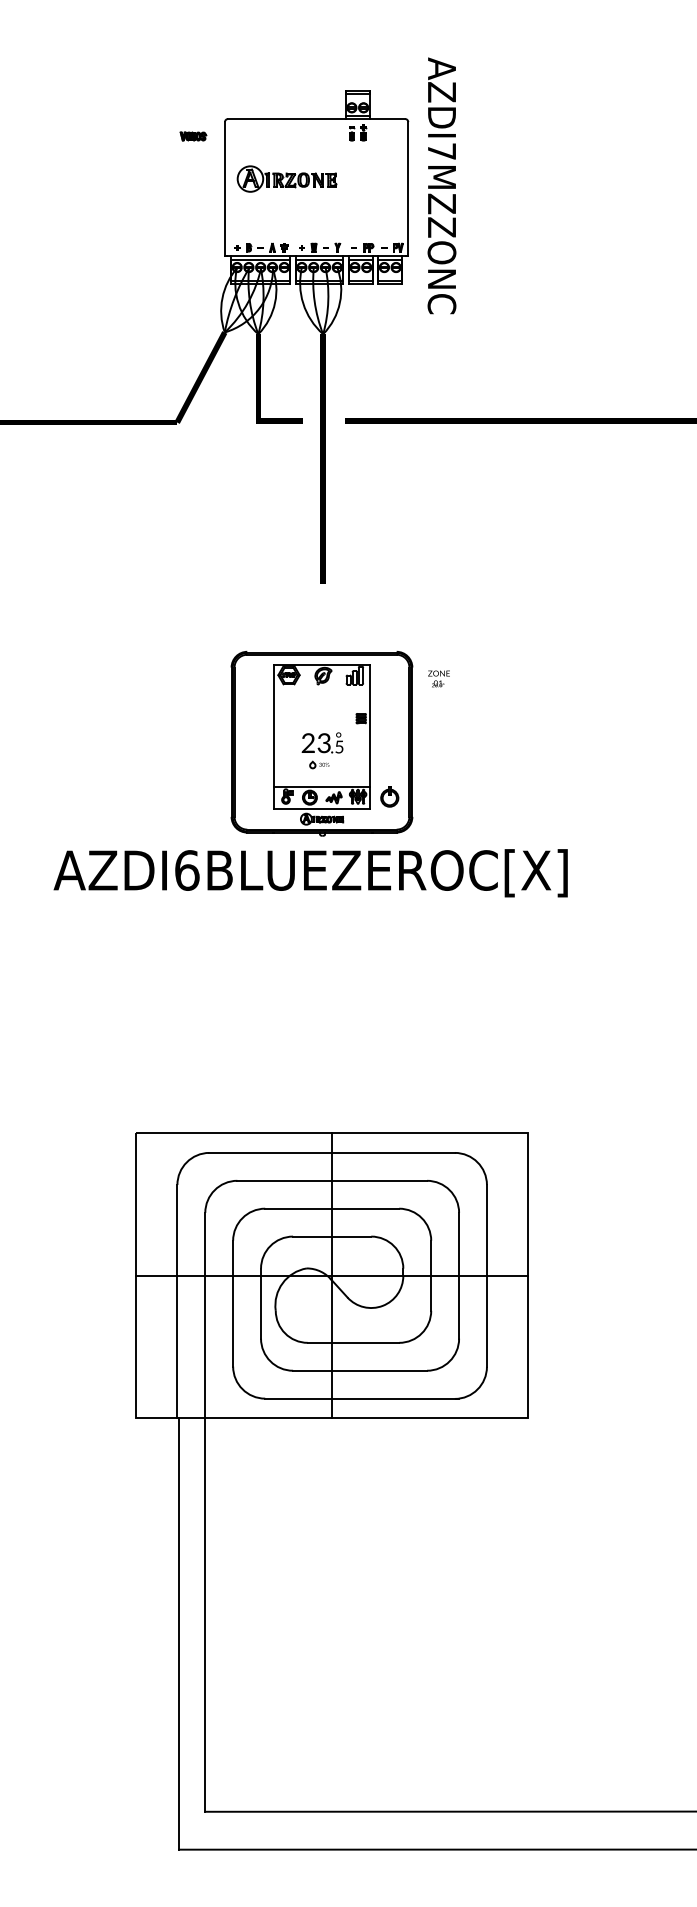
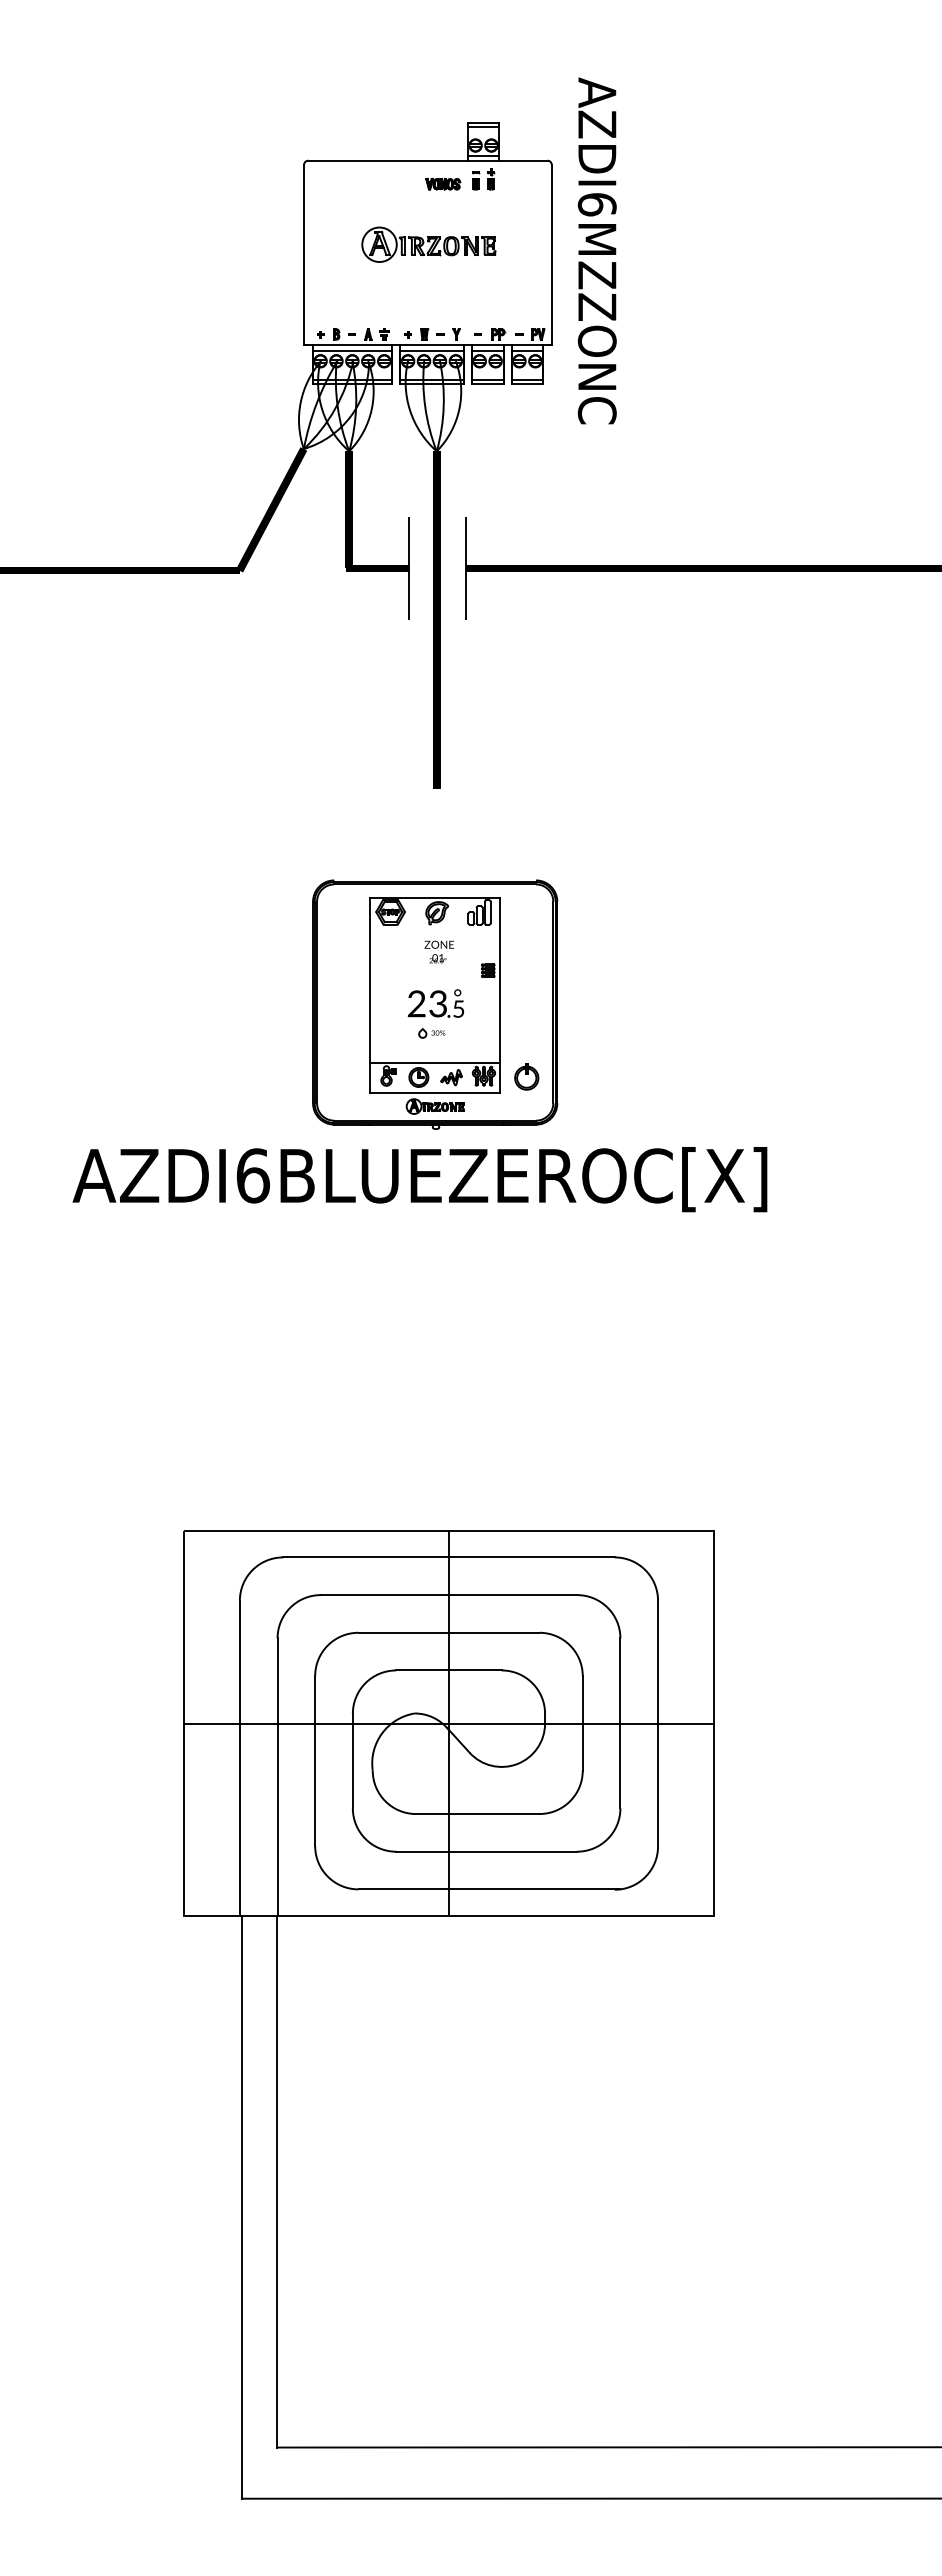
part: (193, 135) -> (443, 183), moved
text: (441, 151) -> (596, 204), AZDI7MZZONC -> AZDI6MZZONC
part: (286, 178) -> (428, 244), moved
line: (302, 420) -> (408, 568), added
line: (345, 420) -> (466, 568), added
text: (439, 678) -> (439, 951), moved

